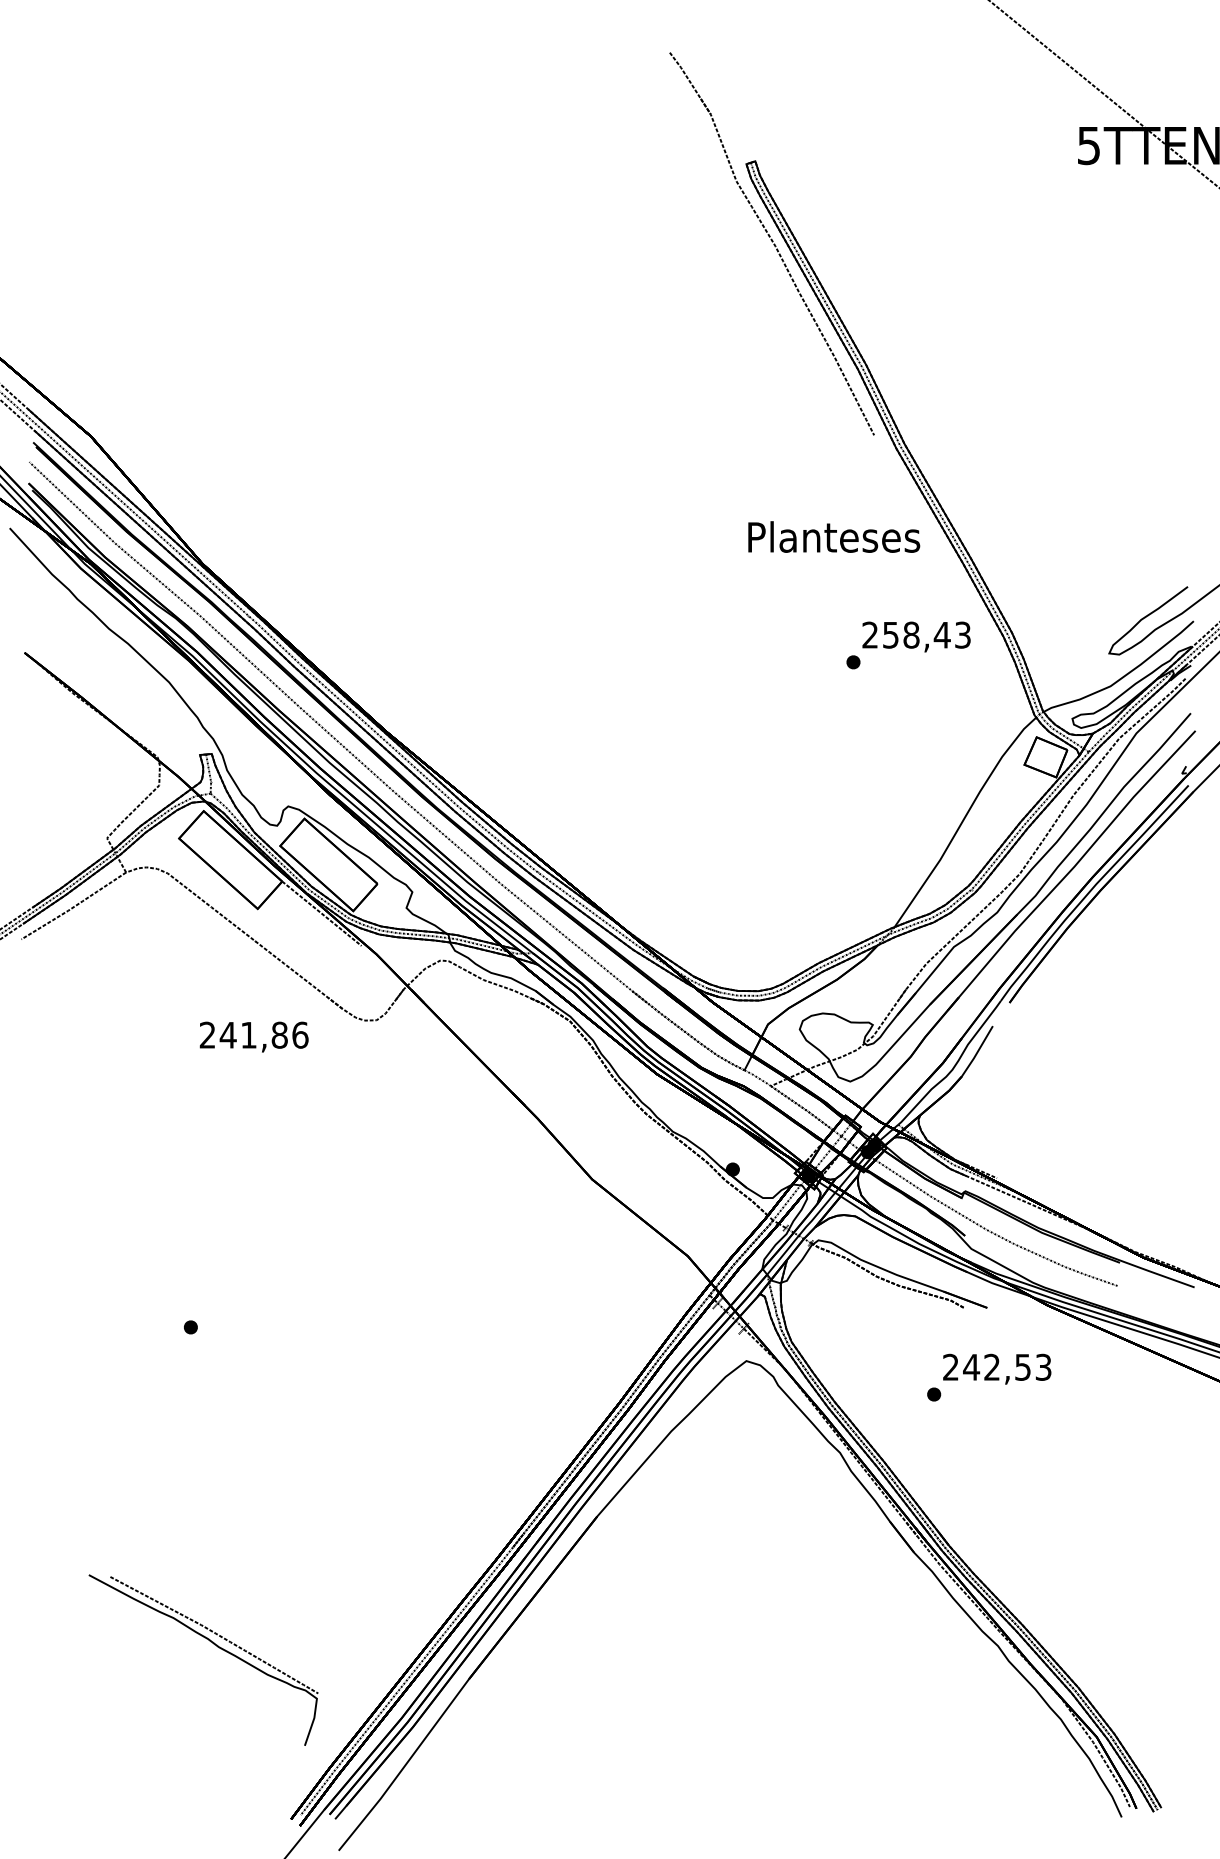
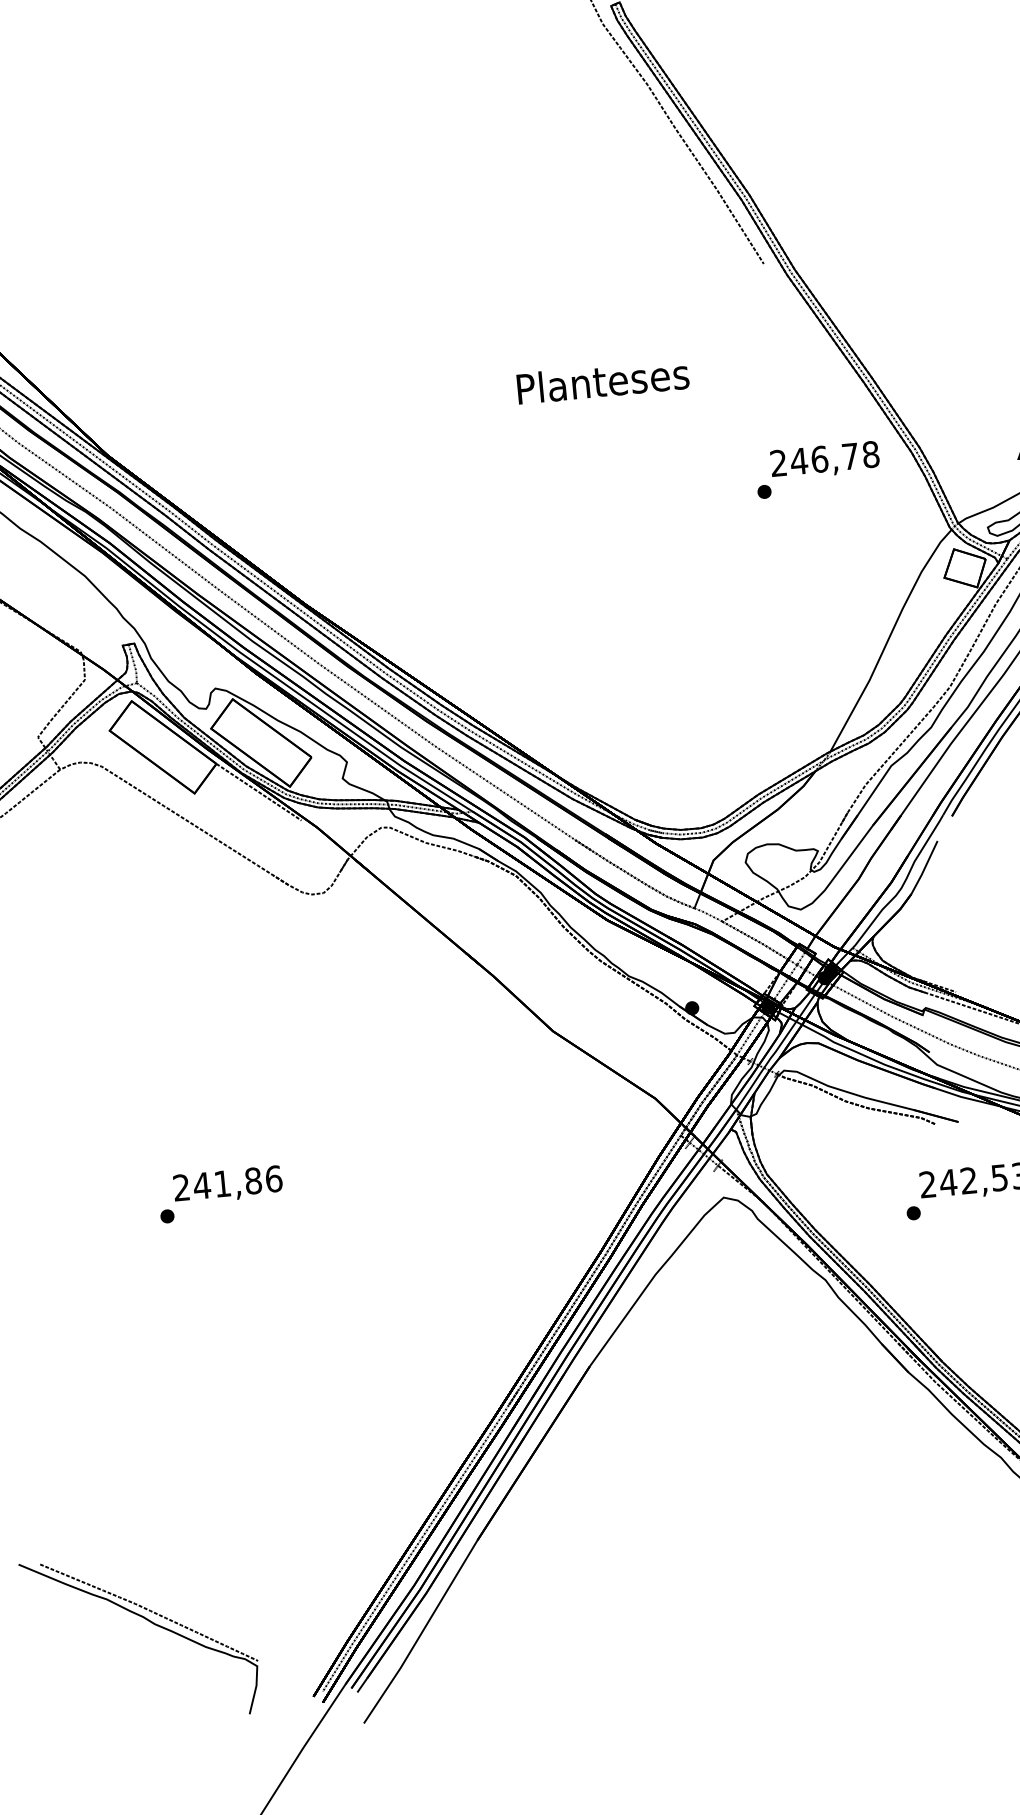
text: (834, 536) -> (603, 380), moved
text: (926, 634) -> (834, 457), 258,43 -> 246,78
text: (253, 1036) -> (227, 1184), moved
part: (214, 1645) -> (150, 1622), moved

